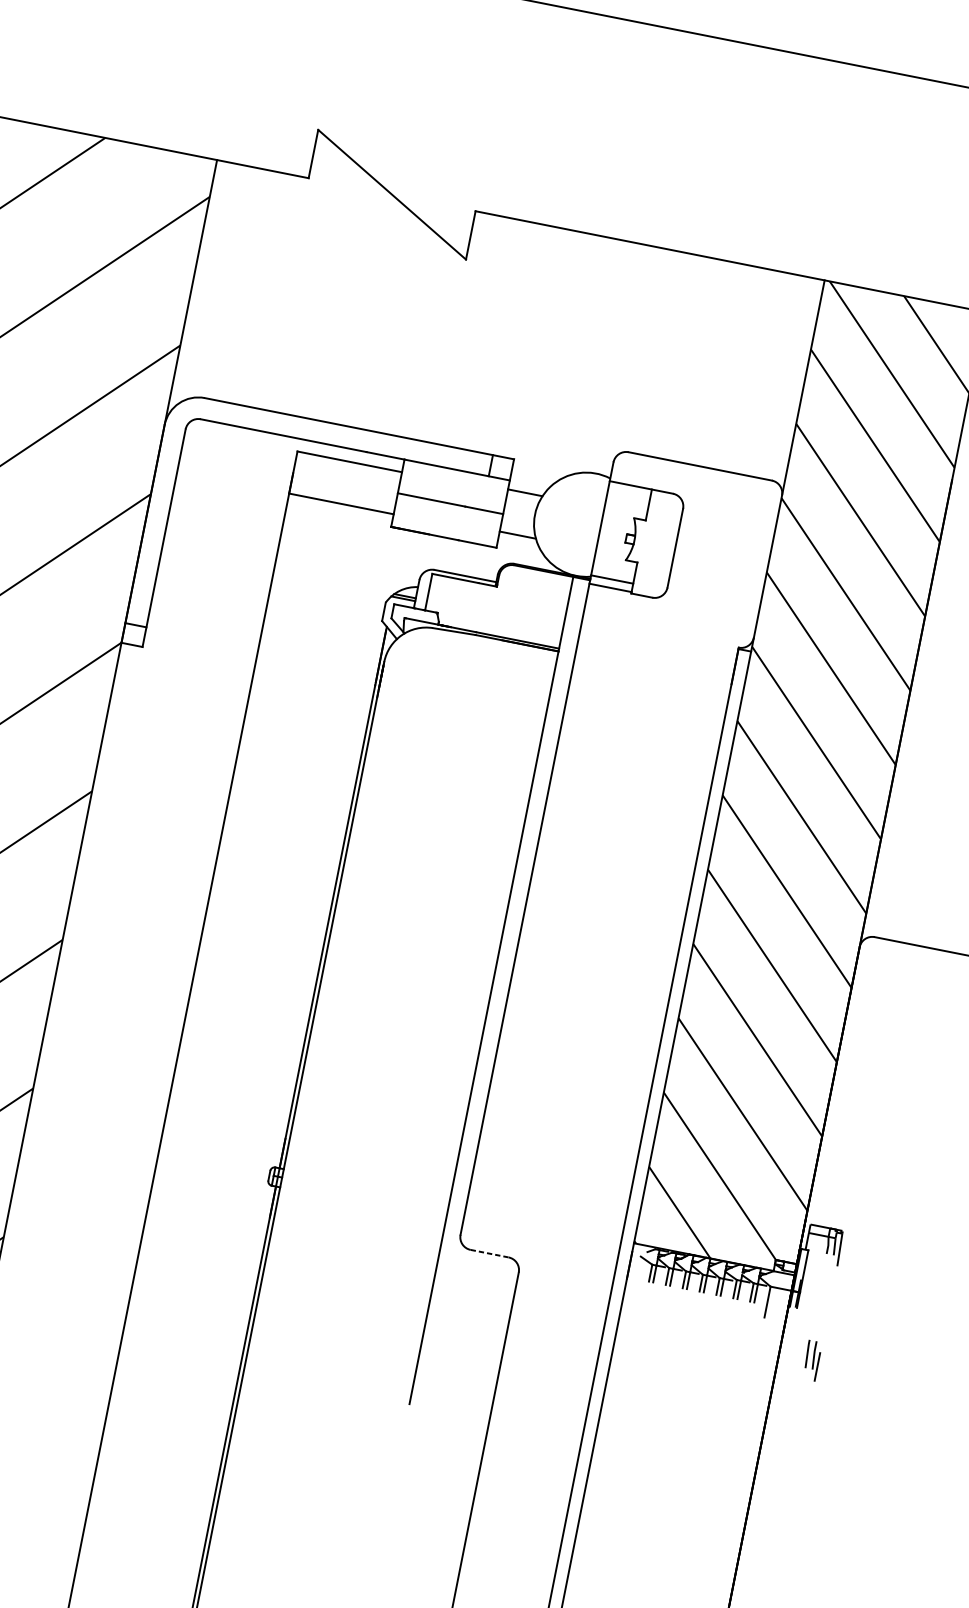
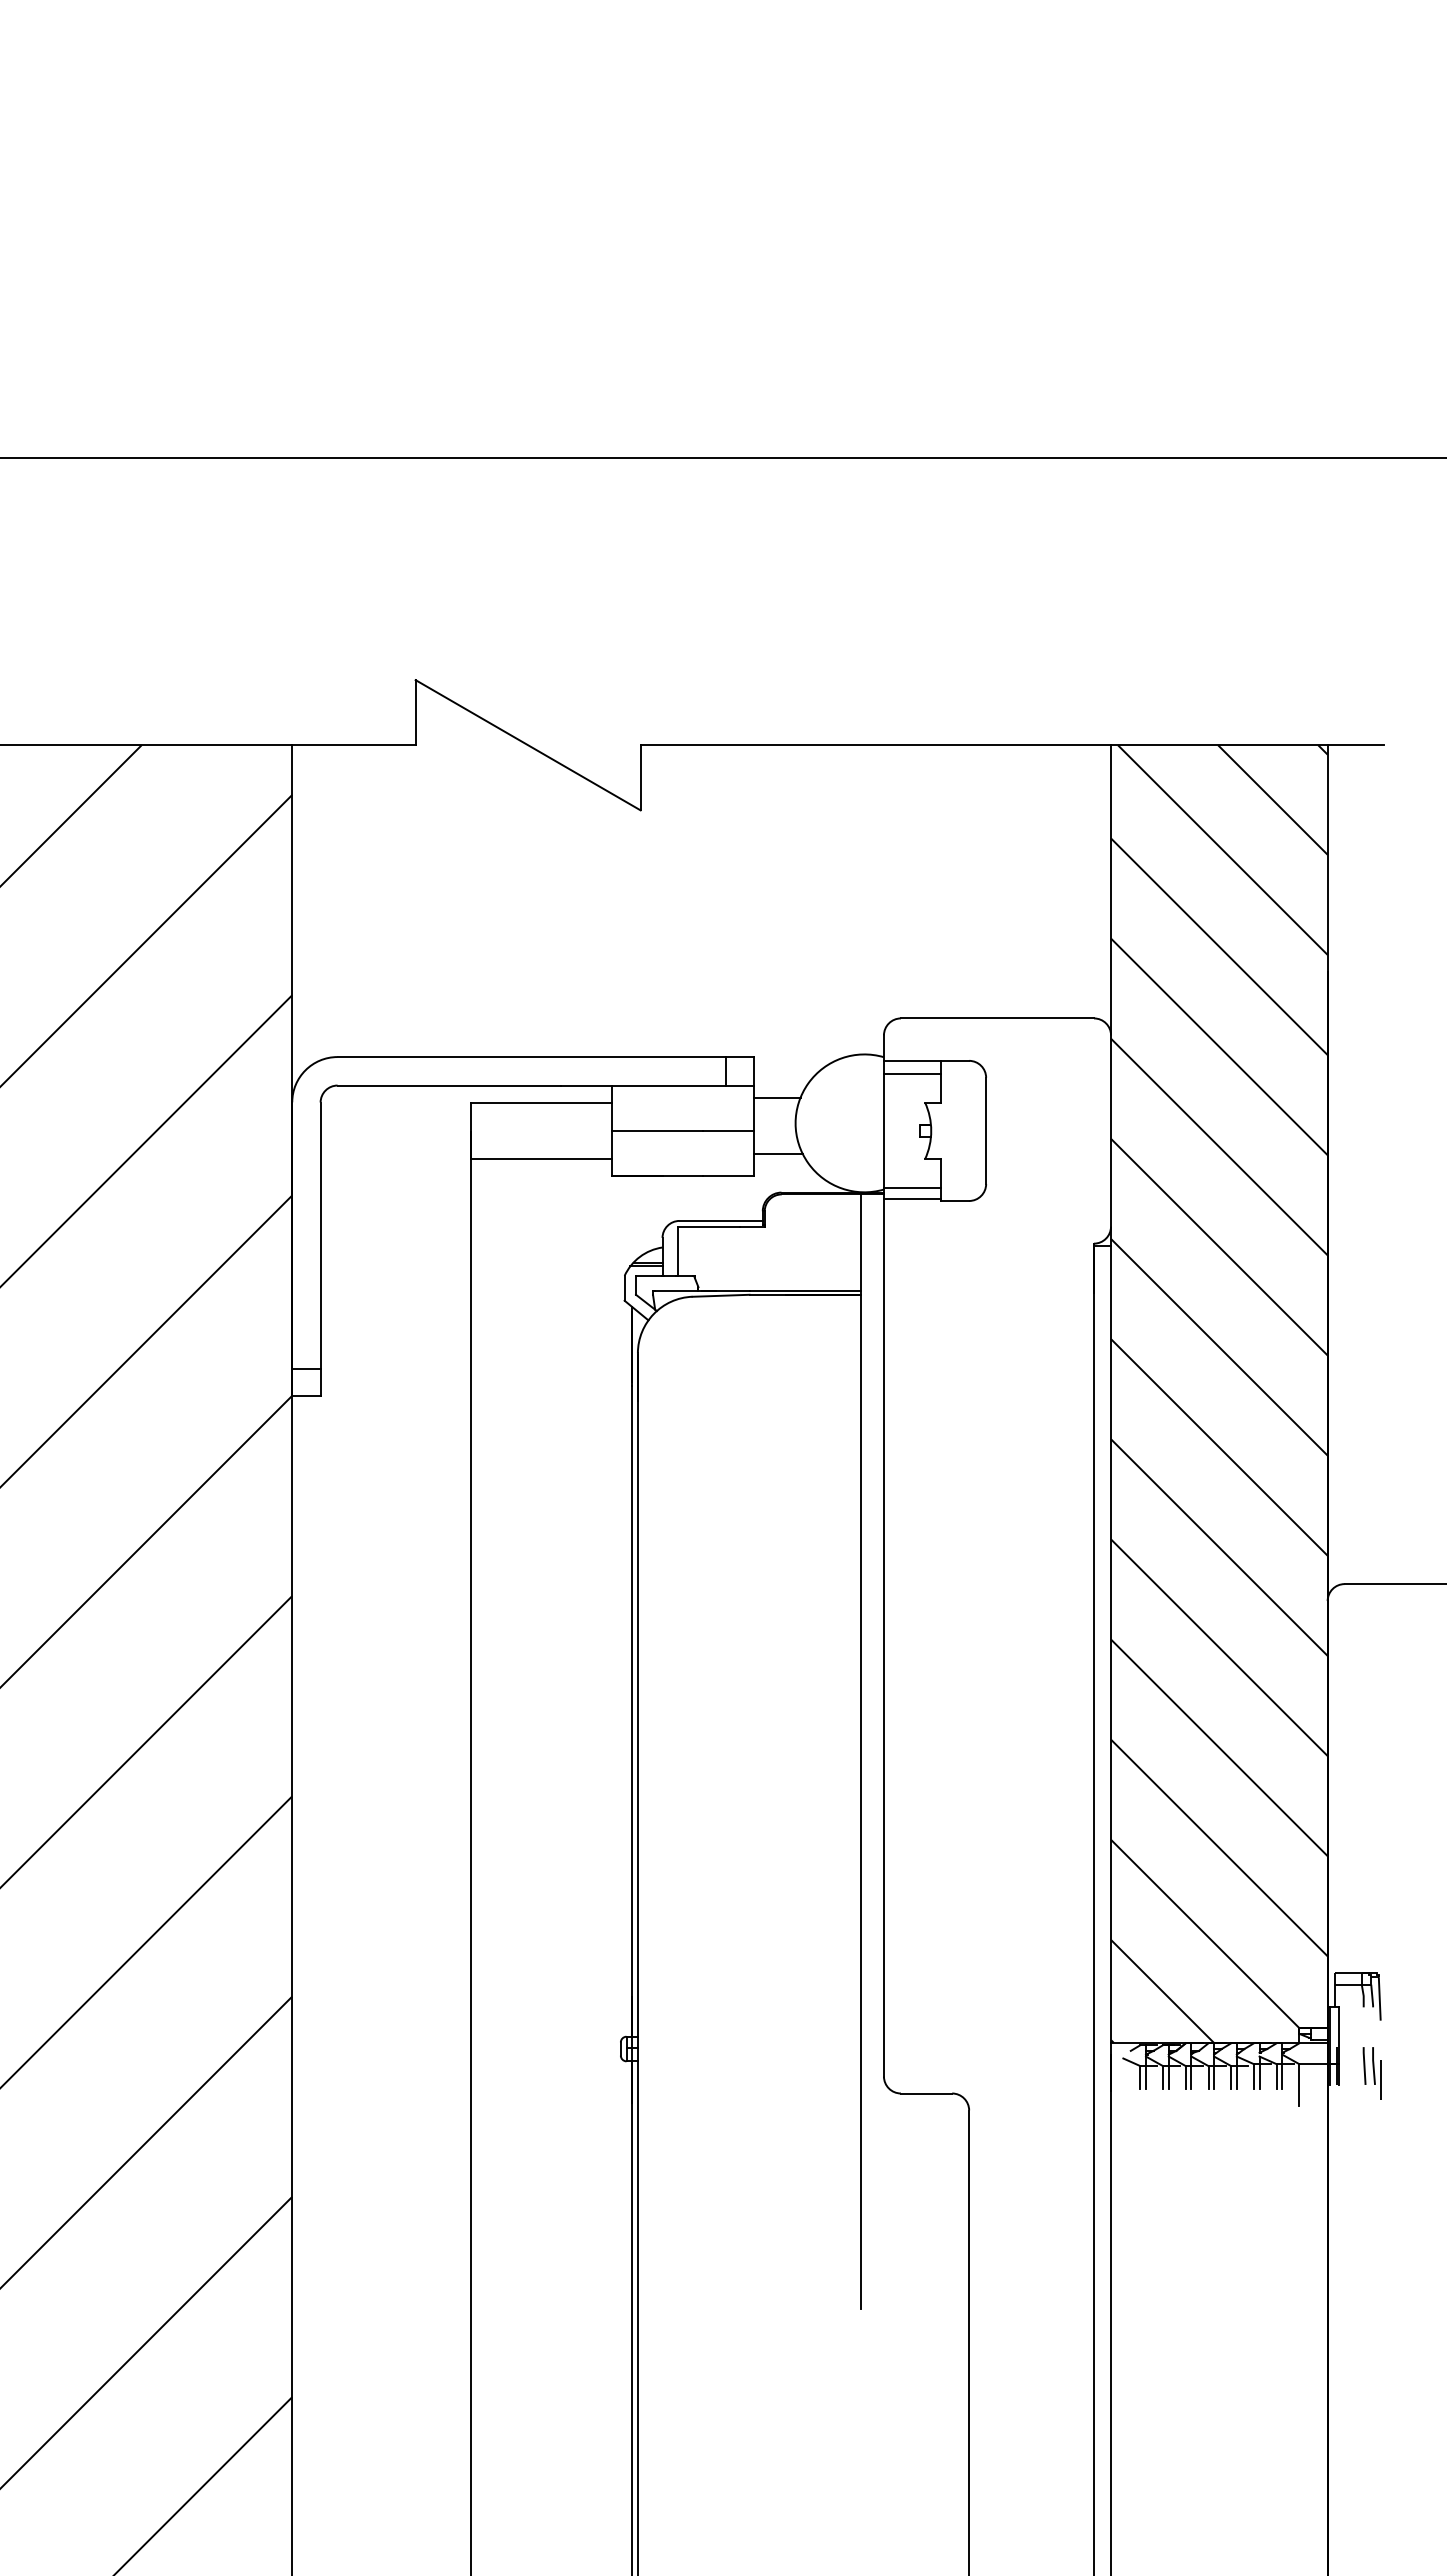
line: (628, 495) -> (911, 1074), added
line: (489, 1253) -> (926, 2093), dashed -> solid
part: (811, 1360) -> (1371, 2073), moved

